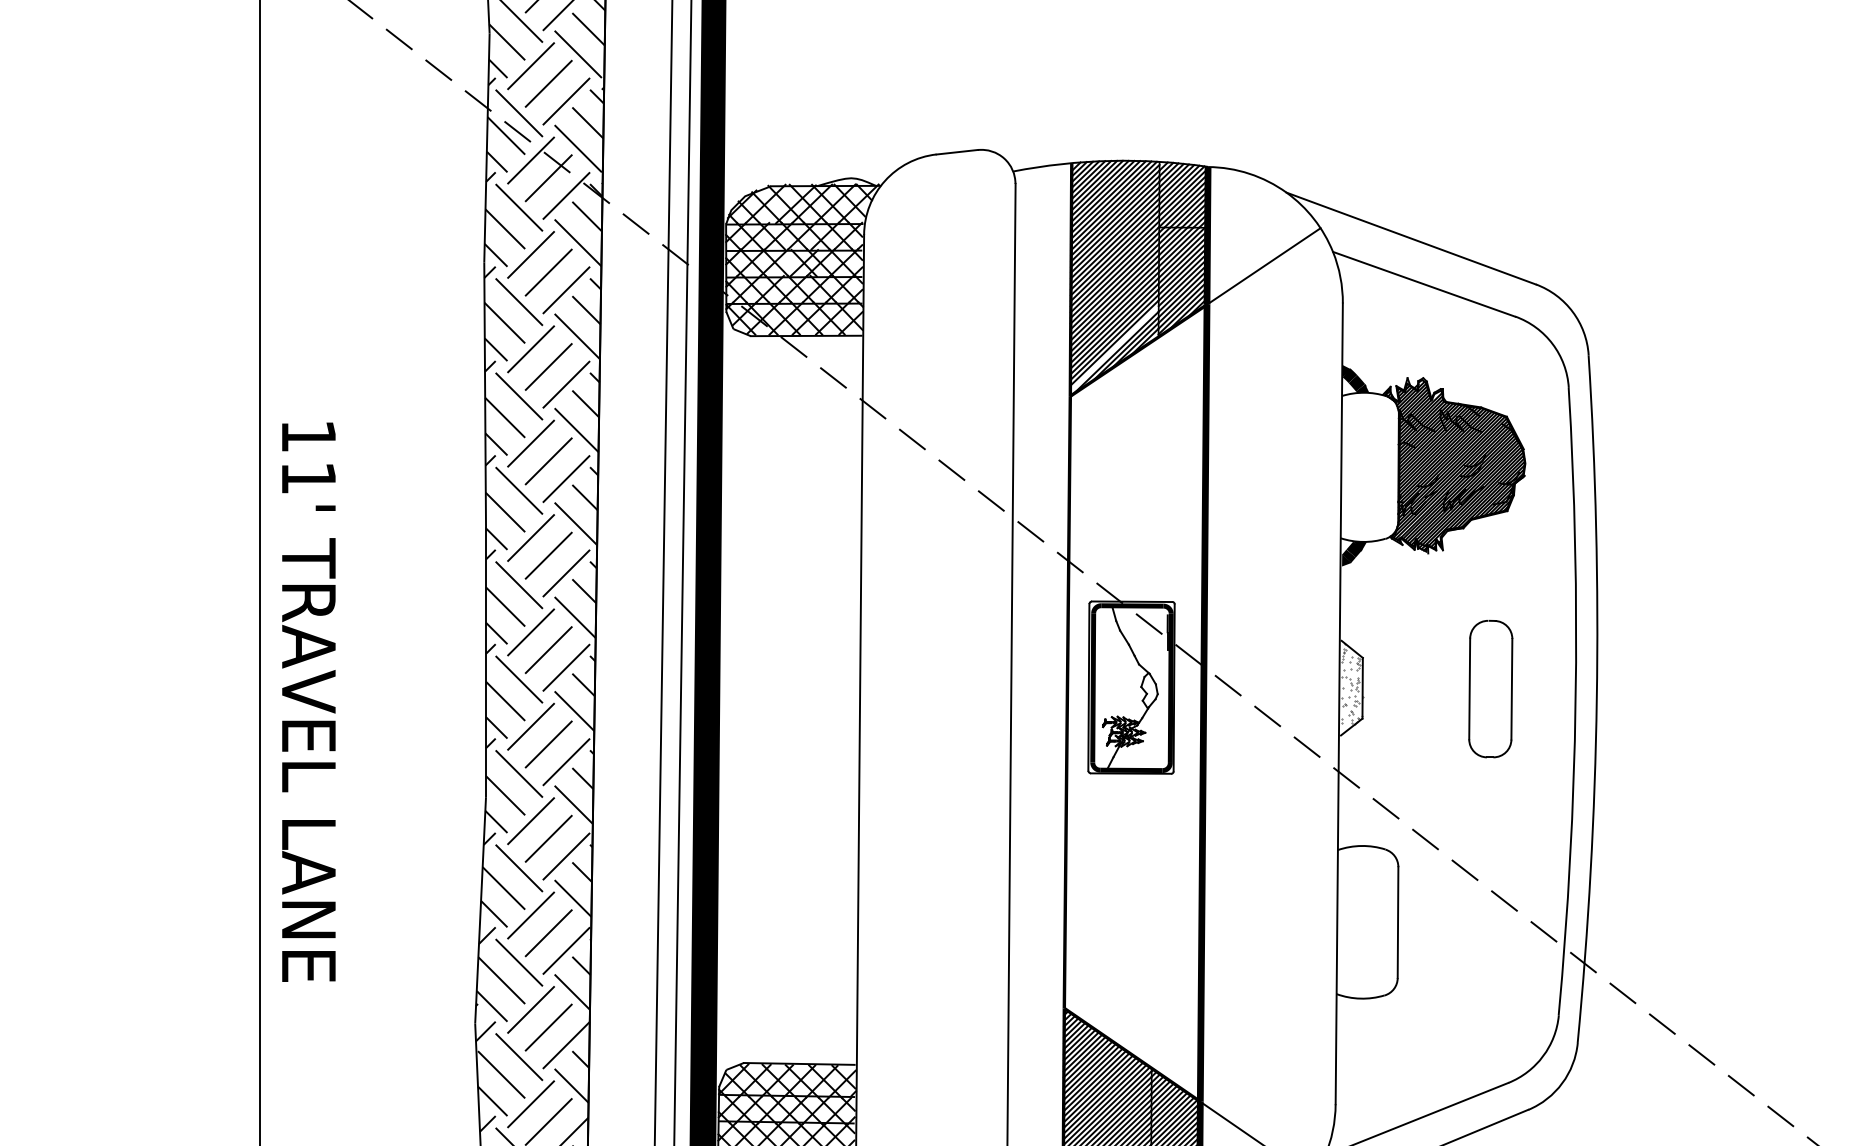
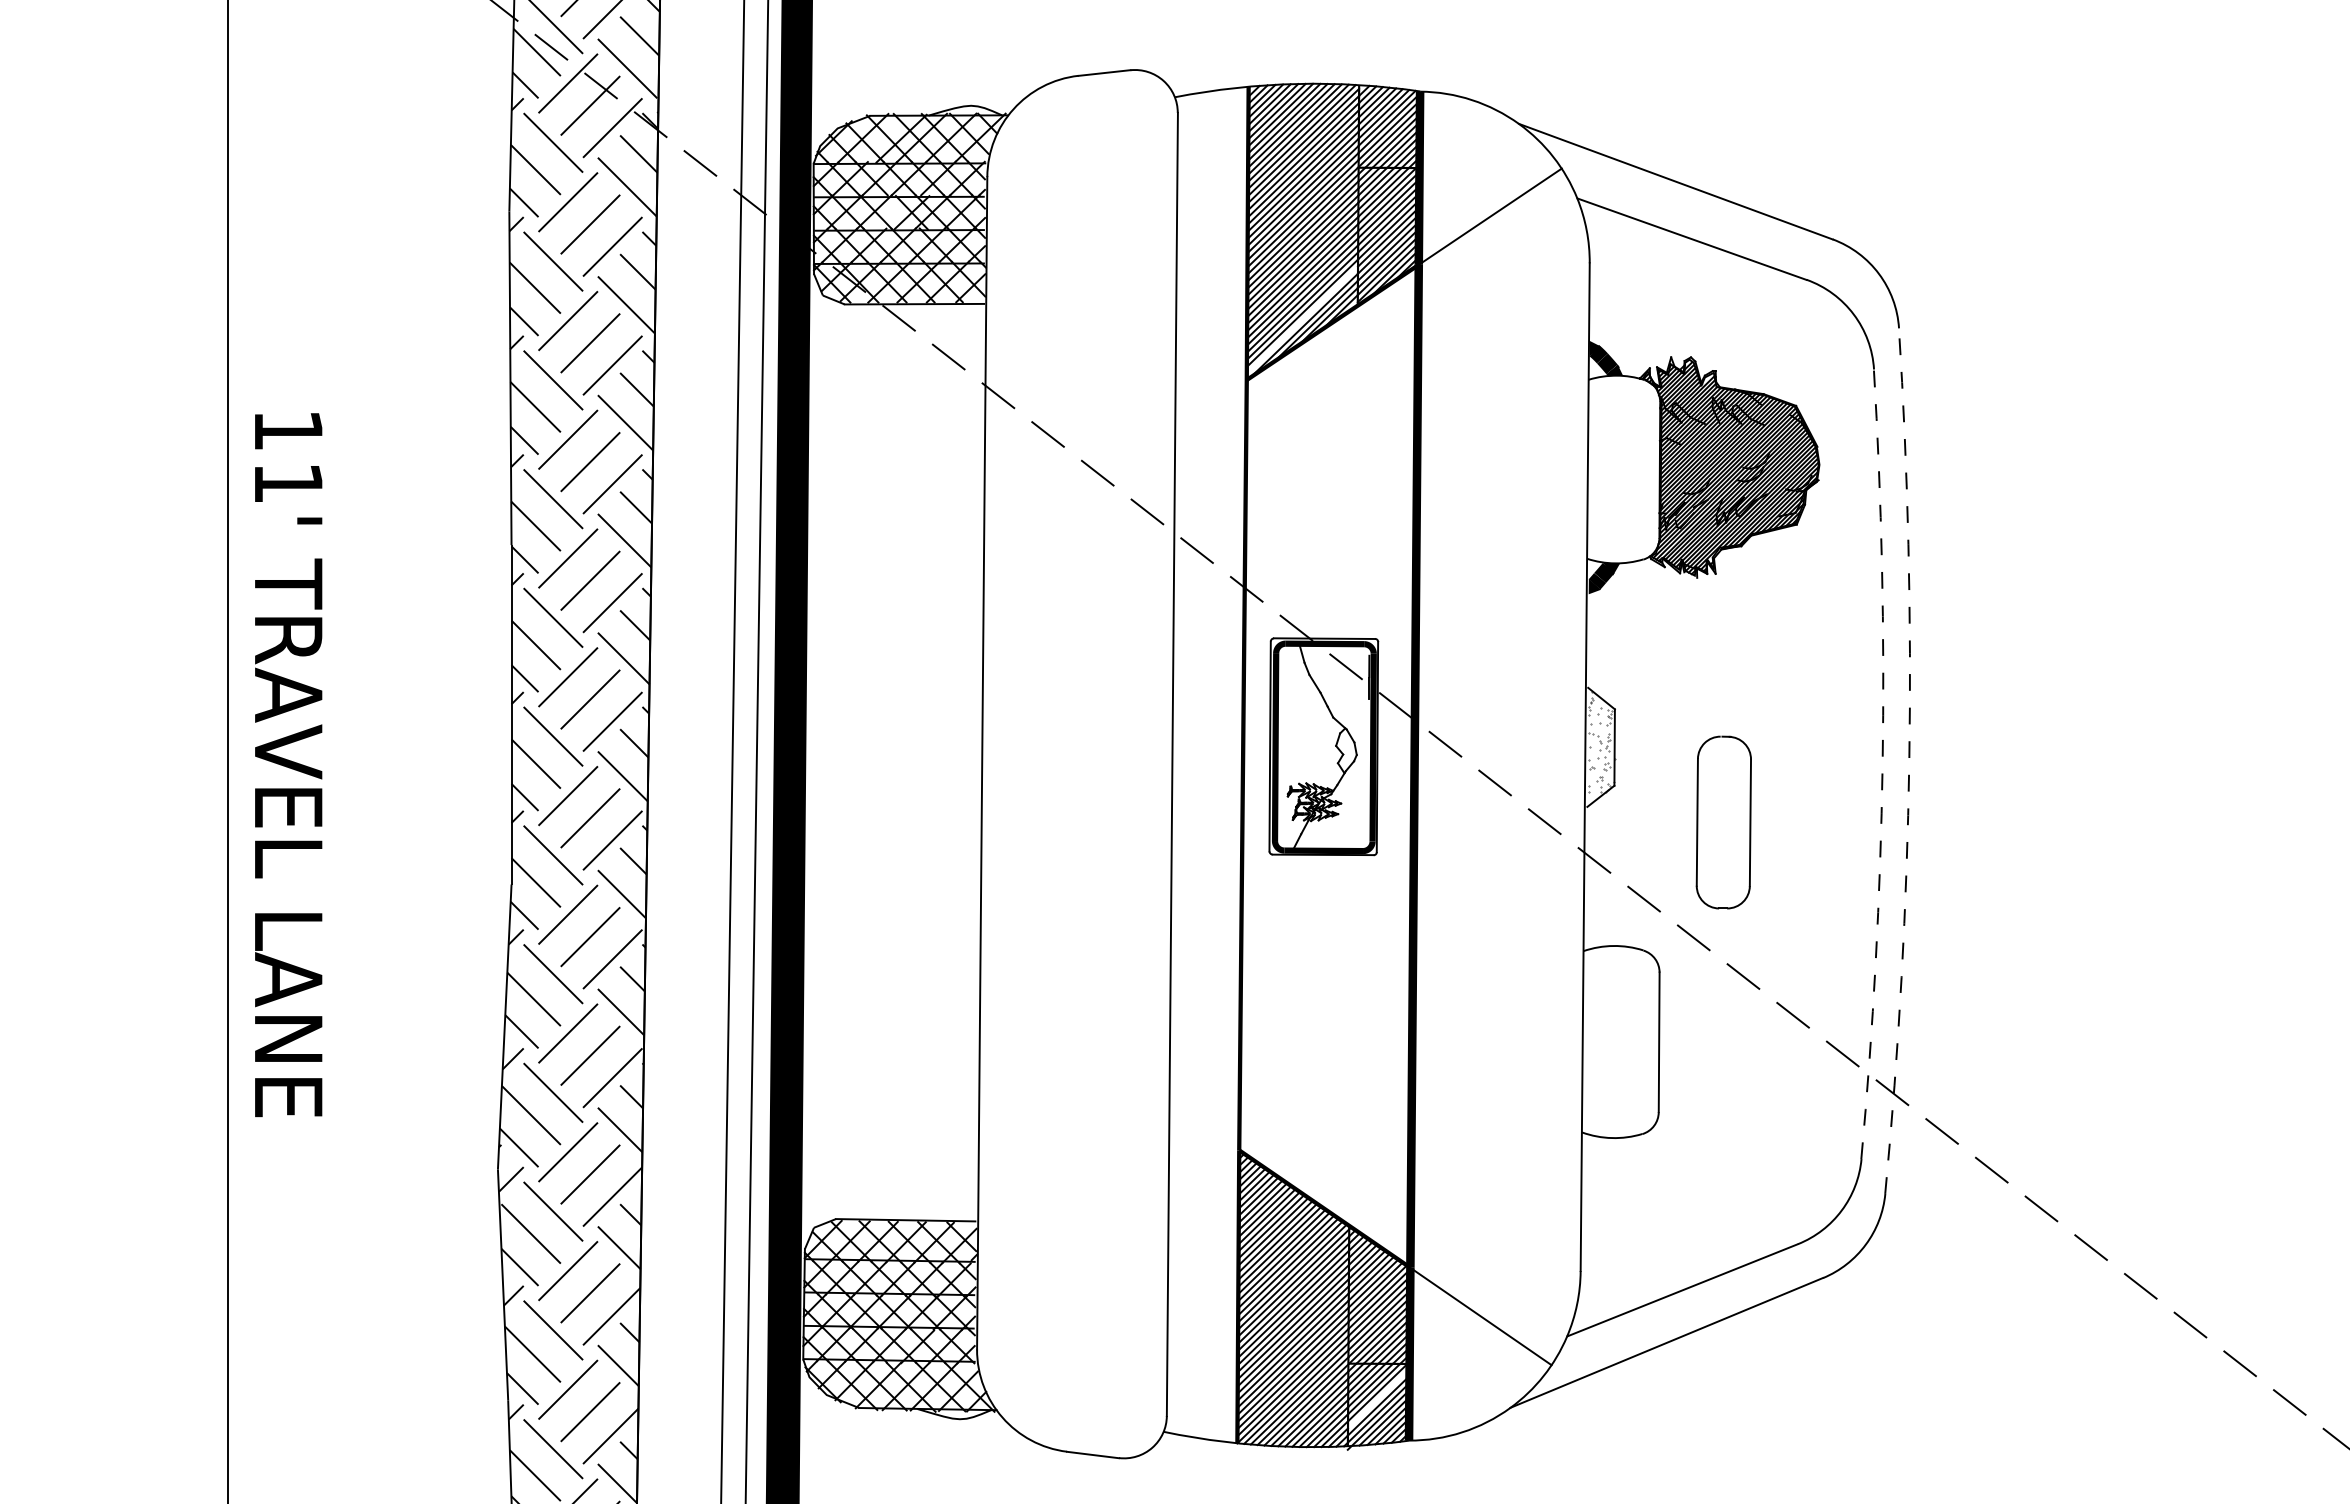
part: (1490, 689) -> (1723, 822), moved
arc: (1596, 699) -> (1909, 761), solid -> dashed
arc: (1575, 701) -> (1882, 764), solid -> dashed

